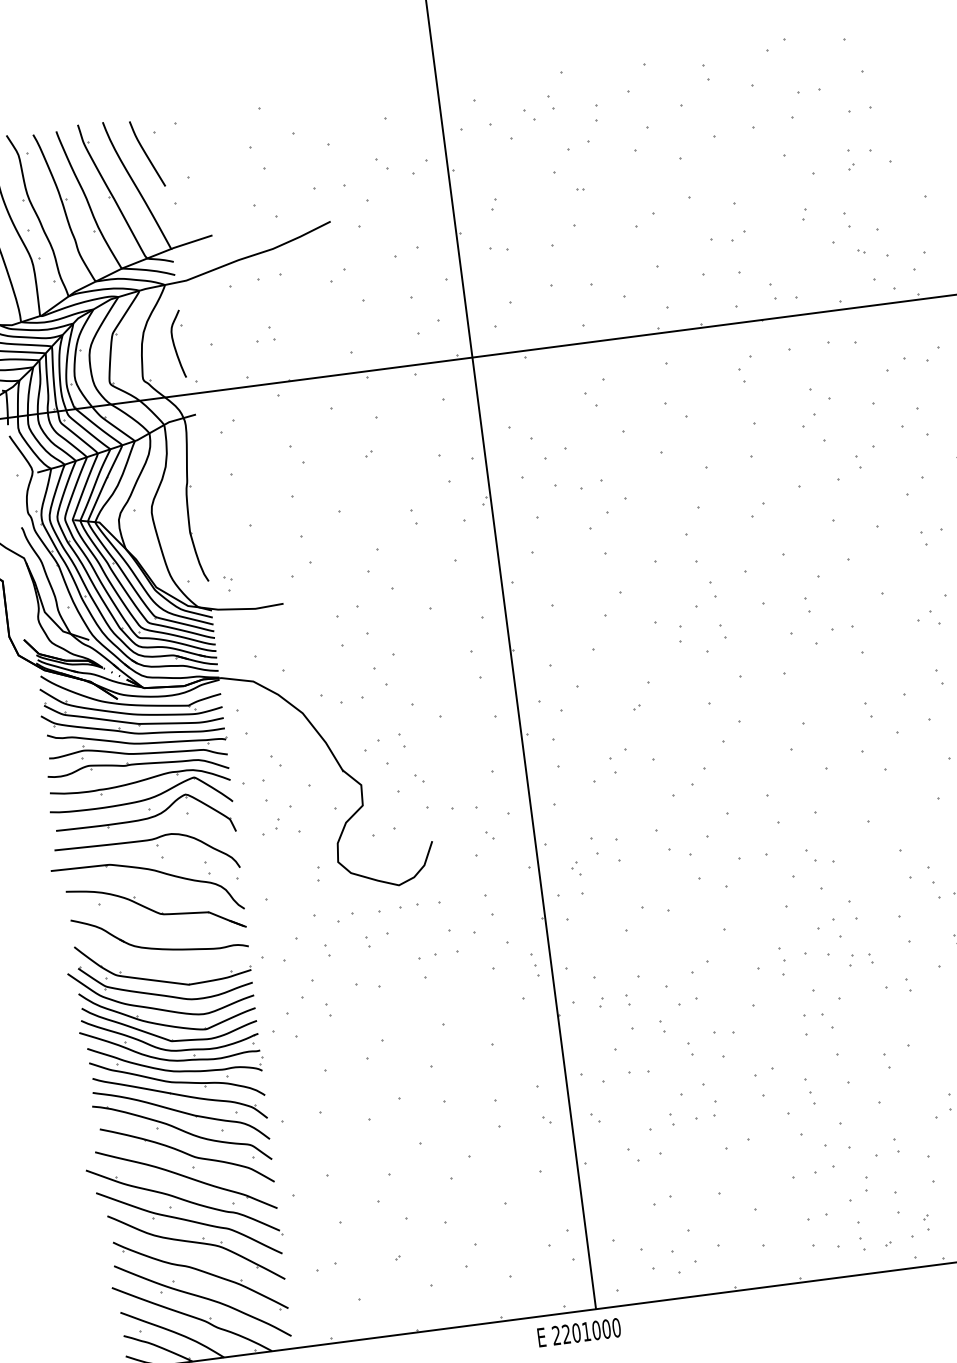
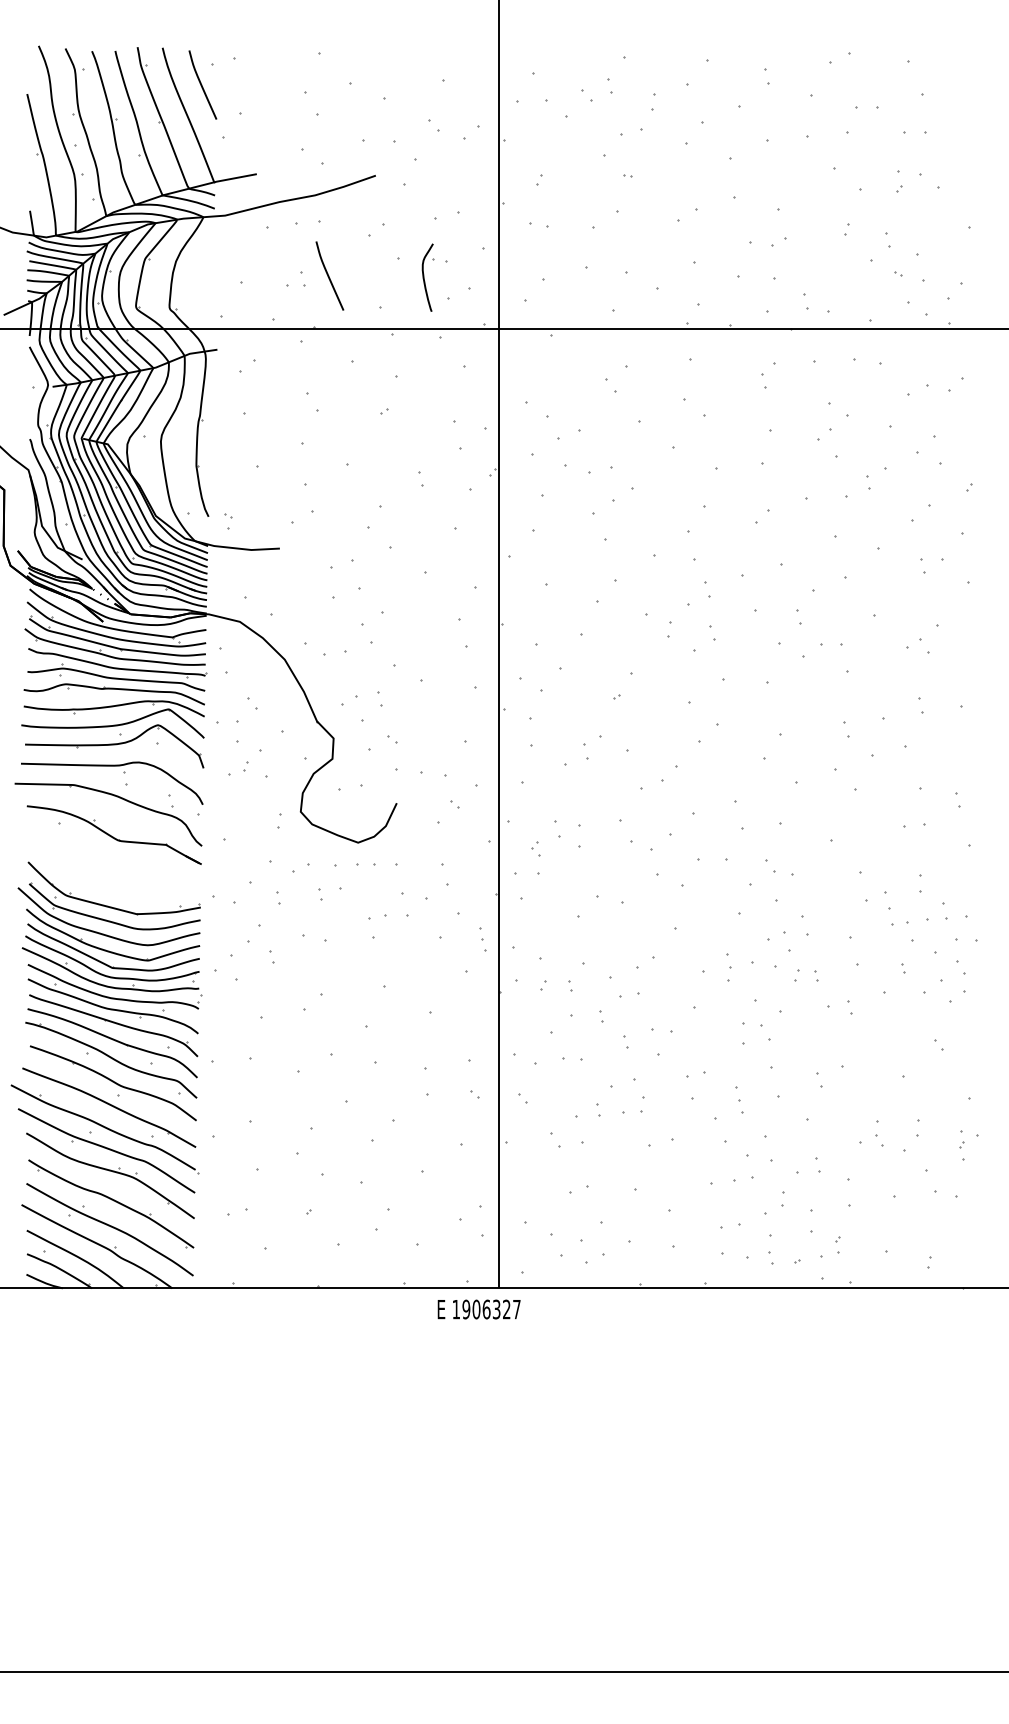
curve: (297, 326) -> (329, 275), added
part: (177, 344) -> (427, 277), moved
part: (157, 947) -> (110, 873), removed
text: (586, 1331) -> (486, 1309), 2201000 -> 1906327

